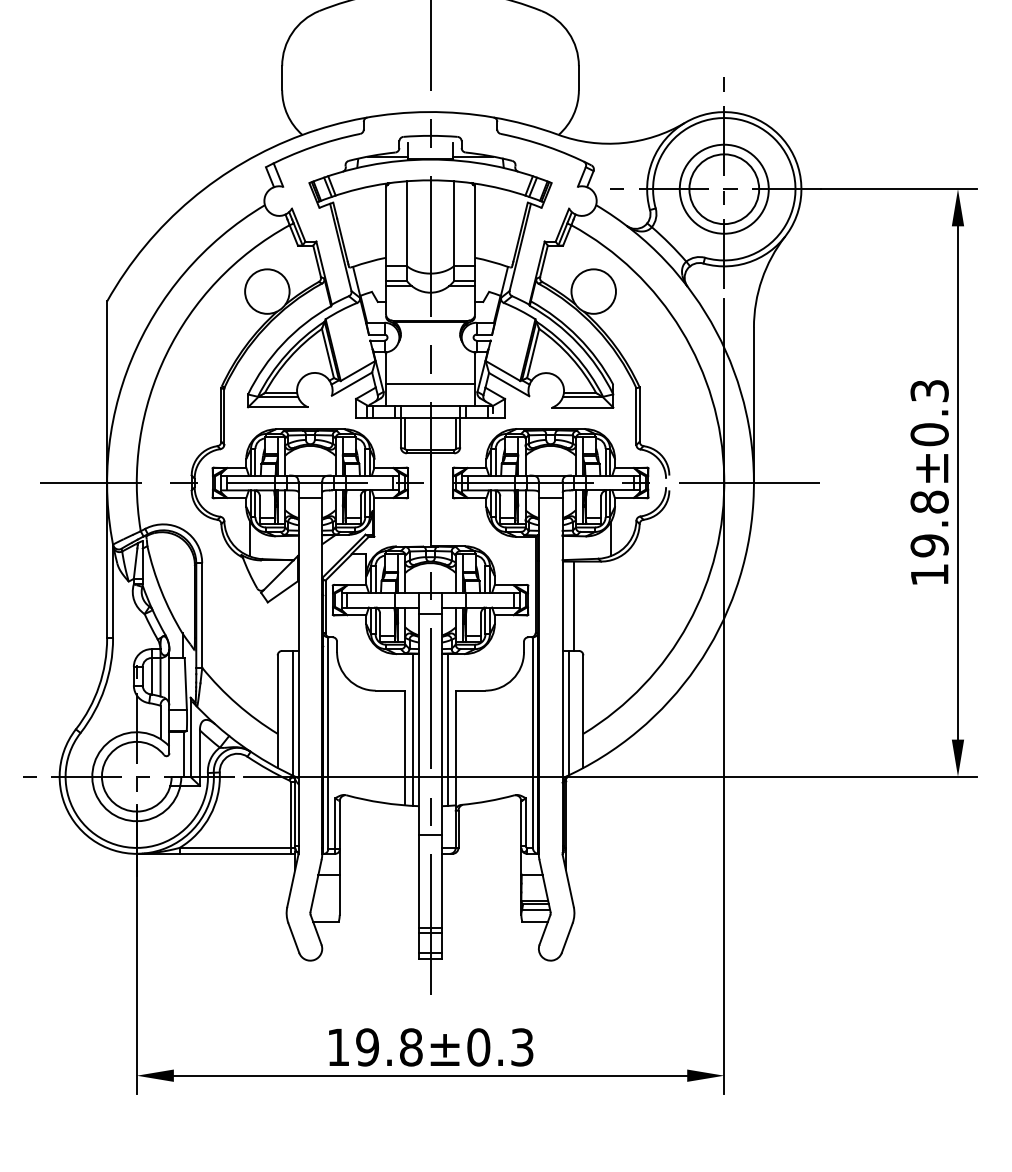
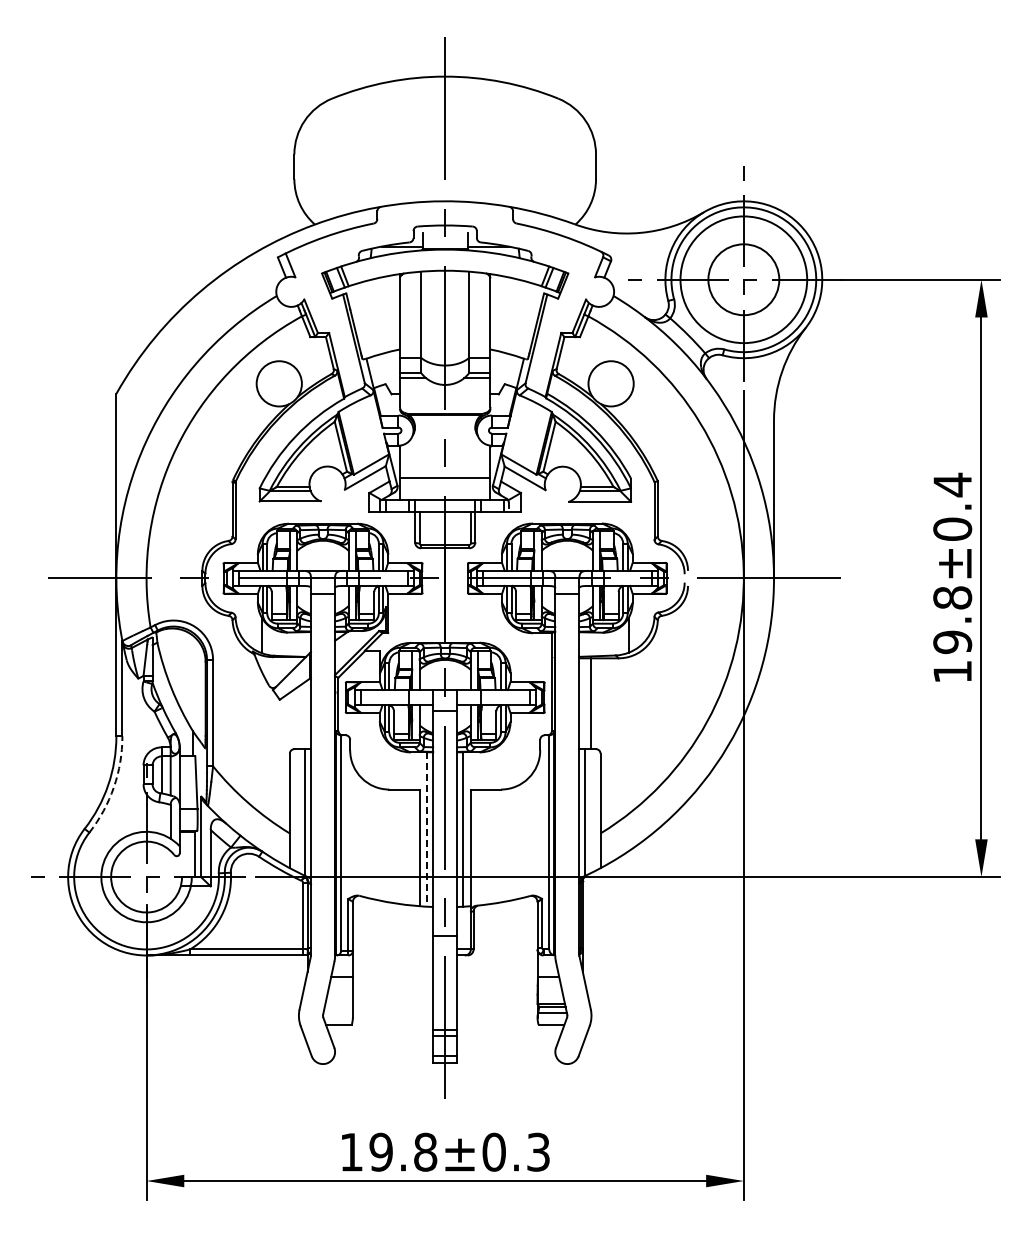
circle: (723, 188) -> (743, 279), size x1.4
text: (929, 390) -> (952, 484), 19.8±0.3 -> 19.8±0.4
arc: (104, 688) -> (113, 787), solid -> dashed
line: (413, 730) -> (427, 830), solid -> dashed

